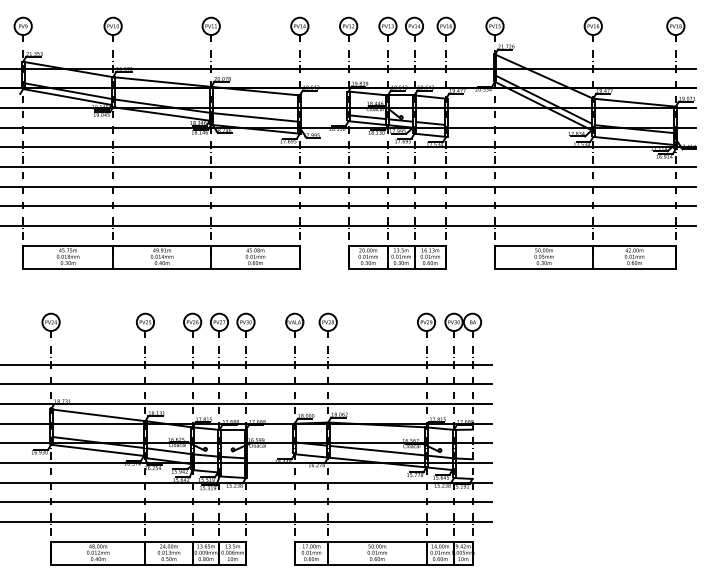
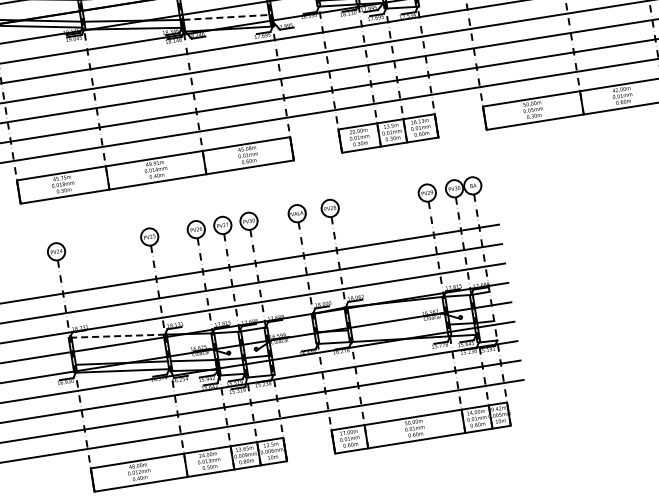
line: (256, 117) -> (227, 17), solid -> dashed
line: (98, 415) -> (117, 336), solid -> dashed
line: (377, 450) -> (398, 327), removed

